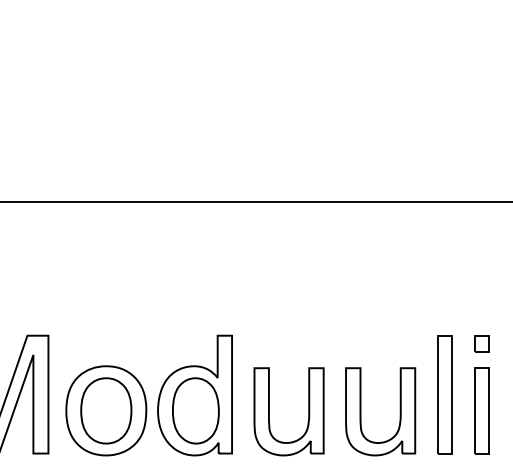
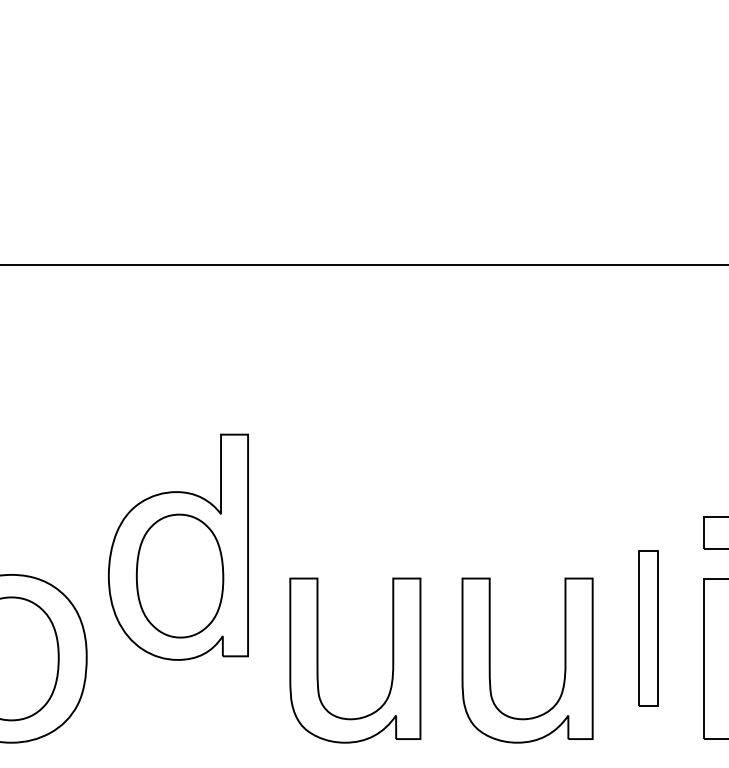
part: (444, 394) -> (647, 628), size x0.7
part: (194, 395) -> (177, 547), moved

